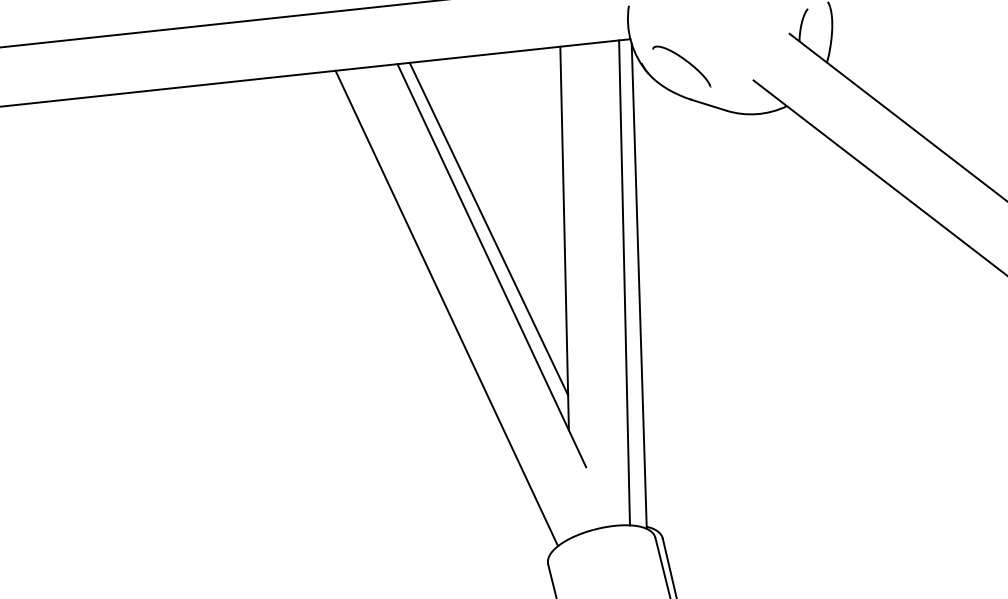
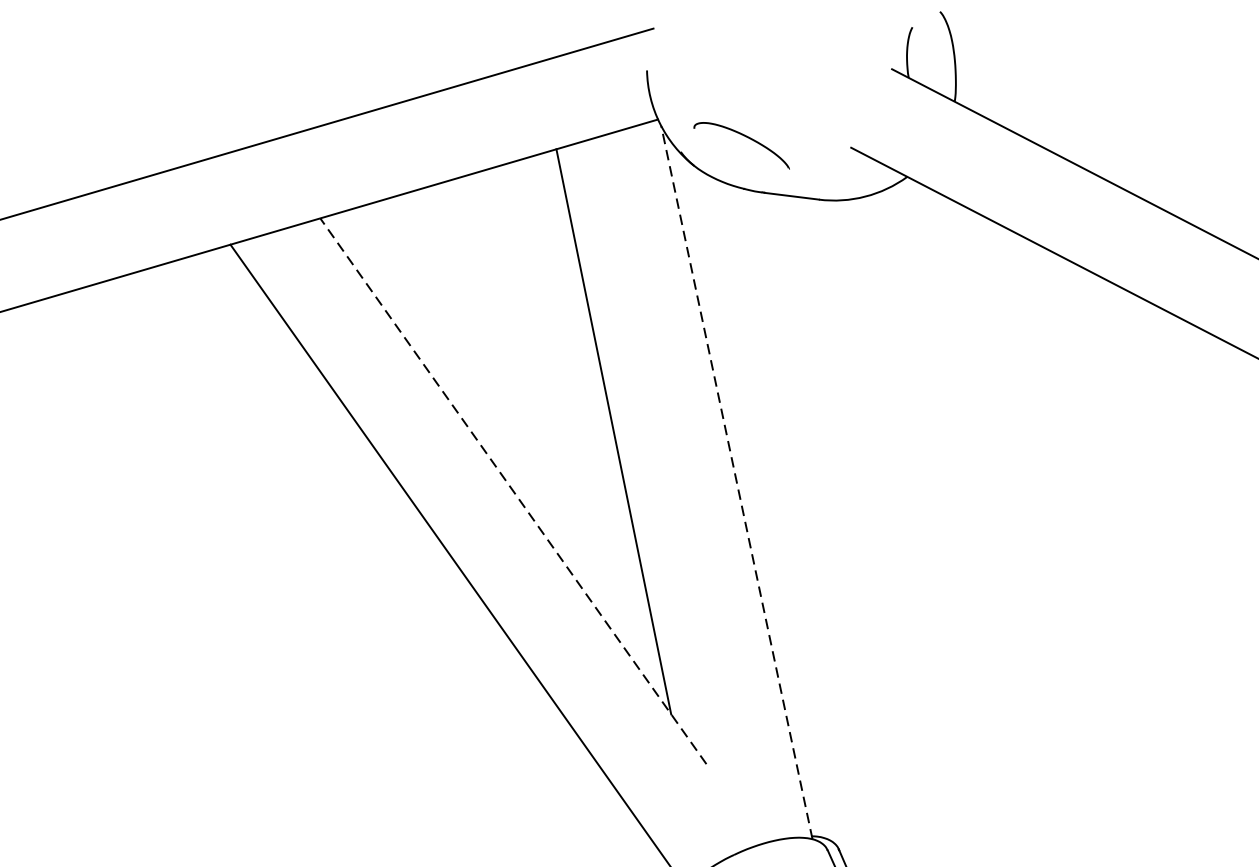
line: (488, 228) -> (498, 437), removed
line: (491, 265) -> (512, 491), solid -> dashed
line: (624, 282) -> (714, 480), removed
line: (639, 286) -> (737, 482), solid -> dashed

